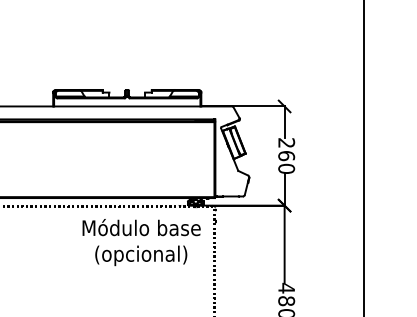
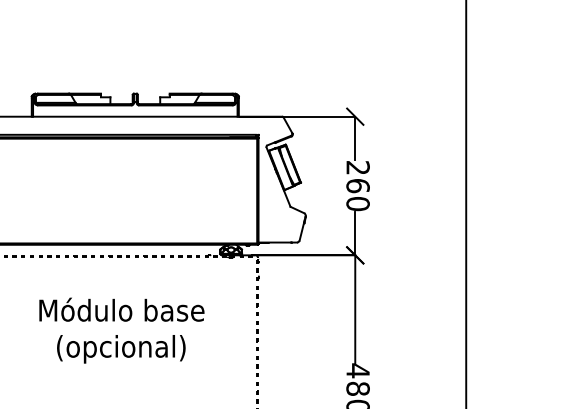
text: (141, 242) -> (121, 330), moved

